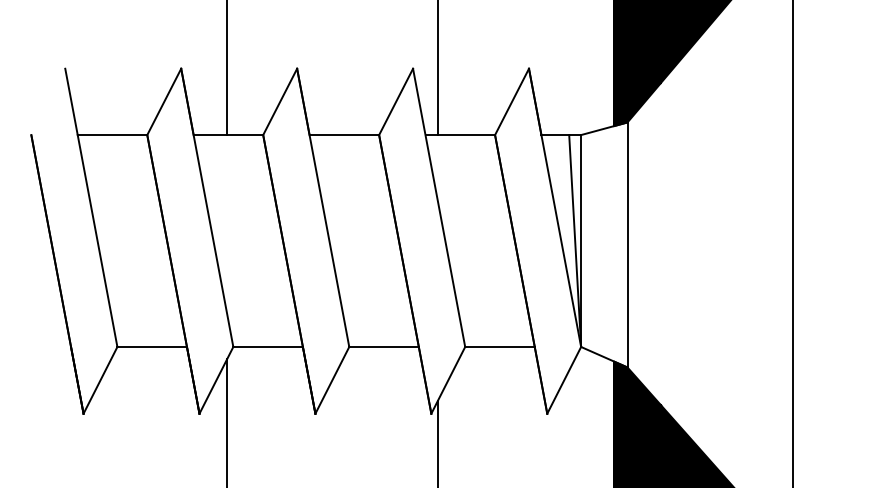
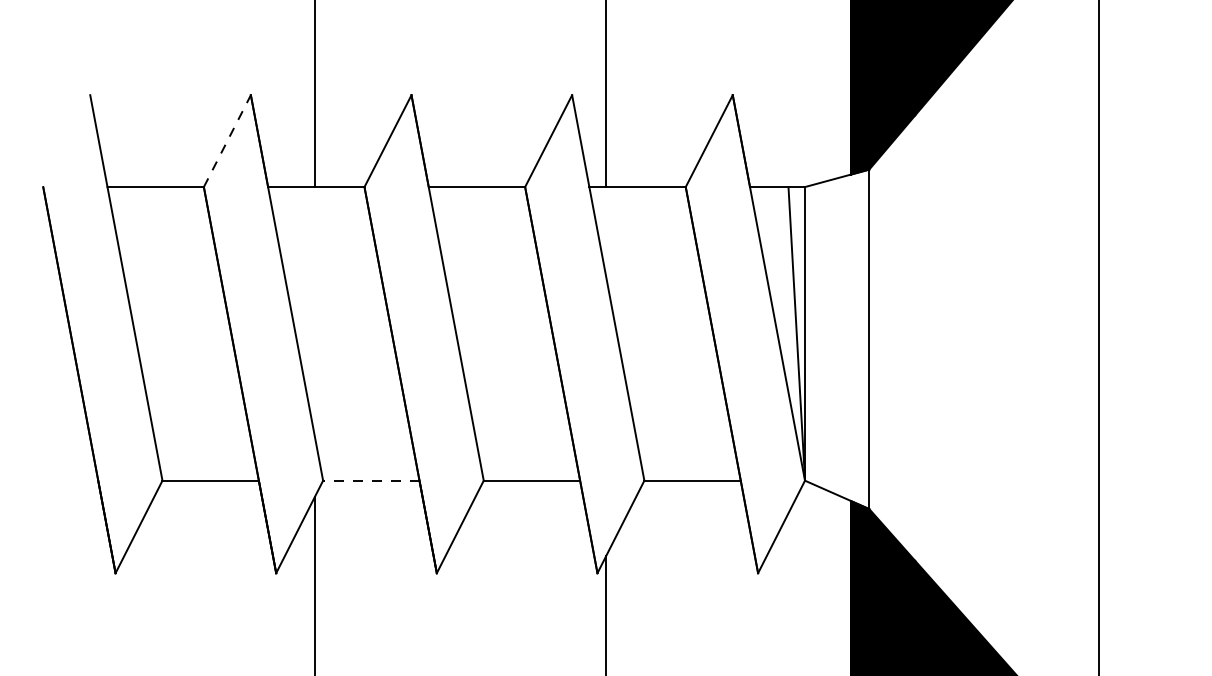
line: (164, 101) -> (227, 140), solid -> dashed
line: (268, 346) -> (371, 480), solid -> dashed

